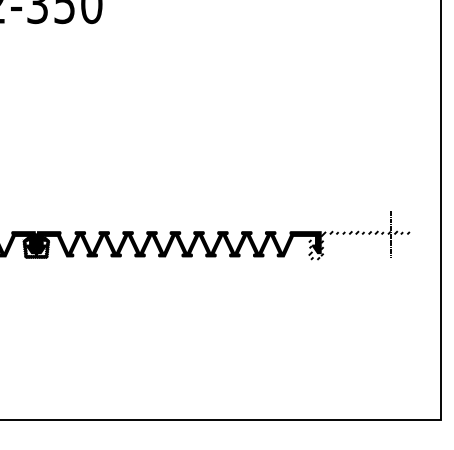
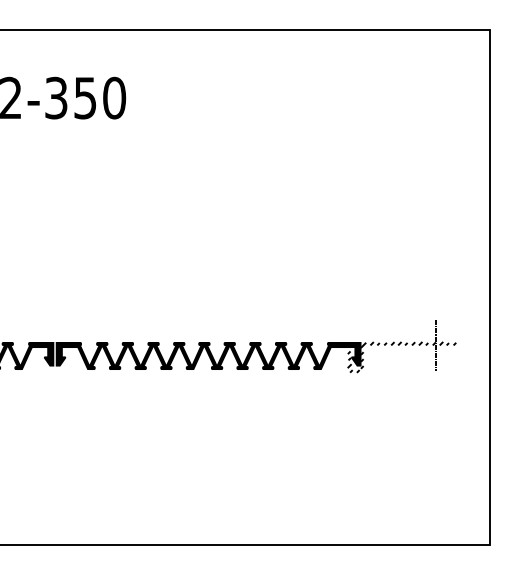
hatch: (35, 245) -> (54, 357), removed

